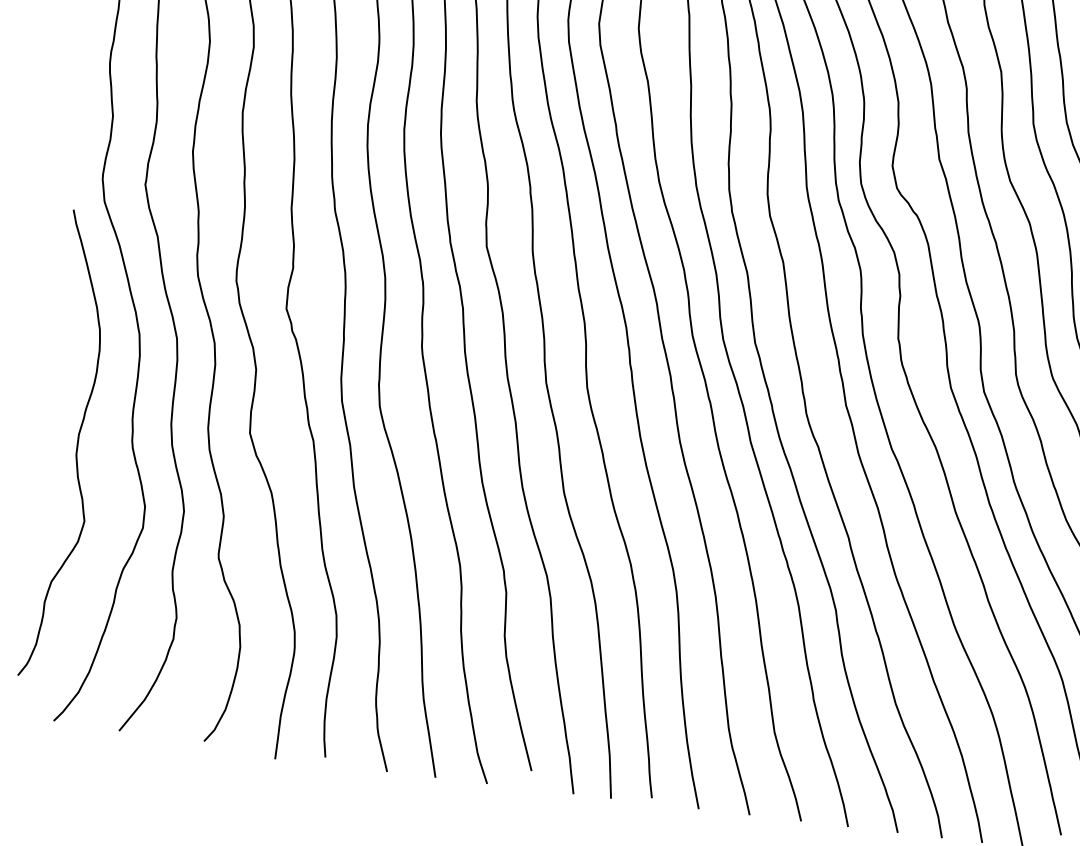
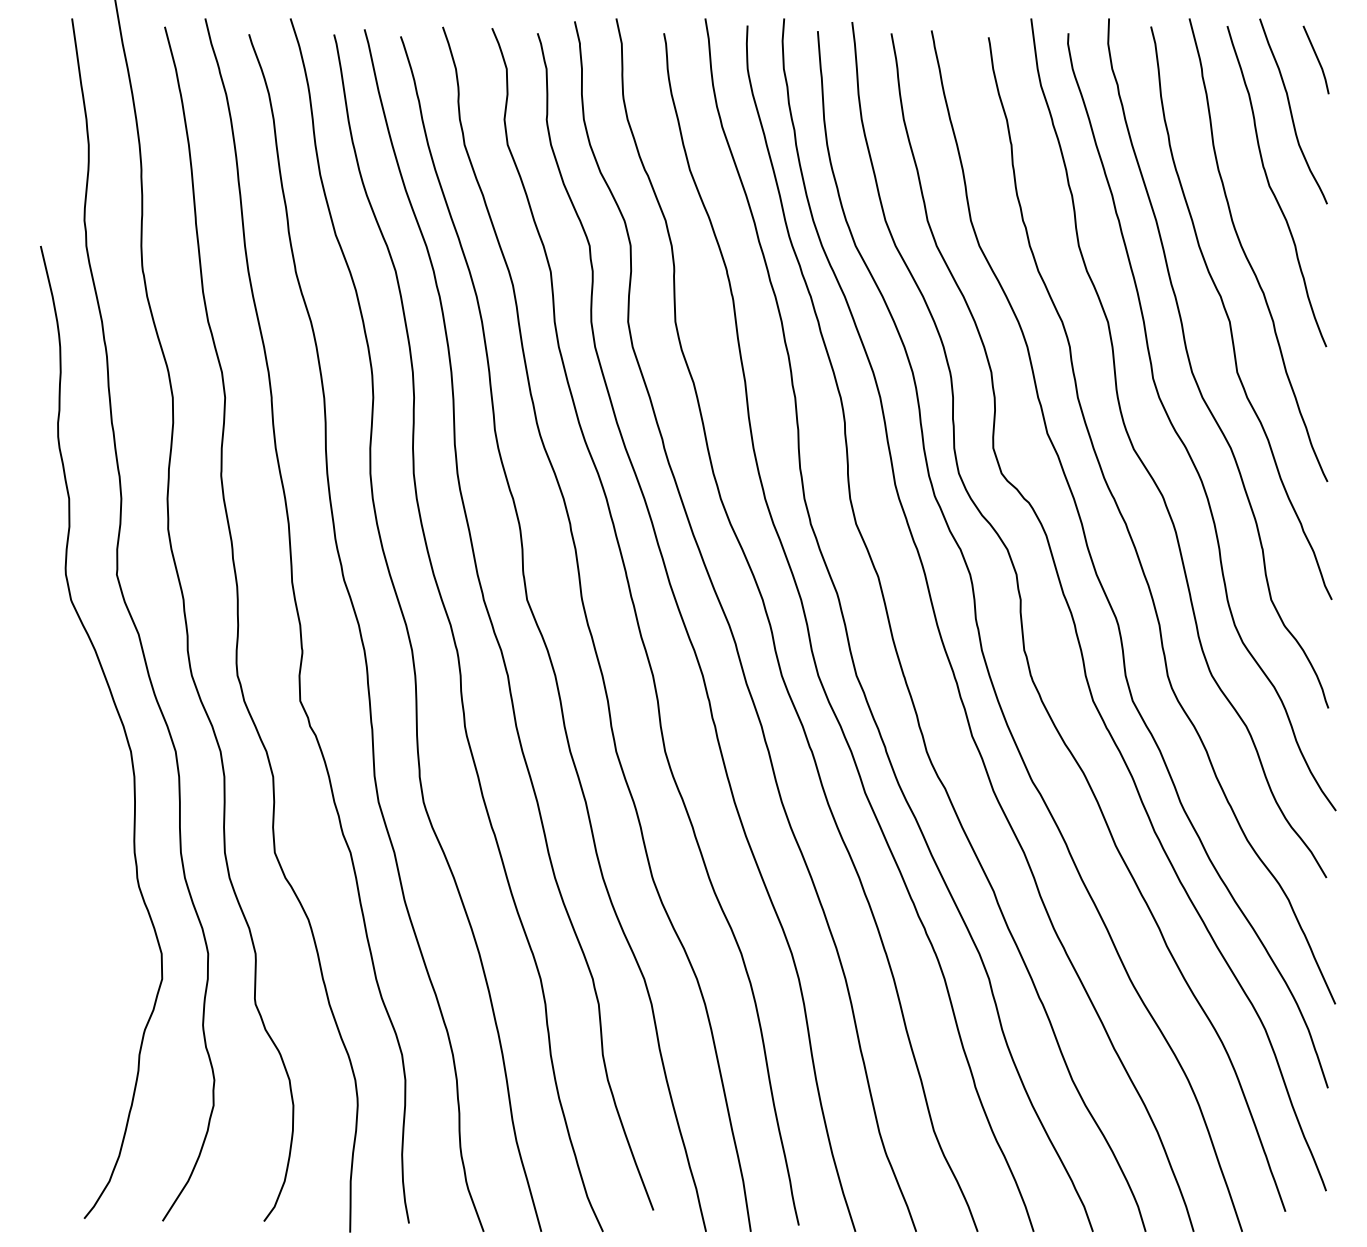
curve: (76, 446) -> (72, 892), removed

